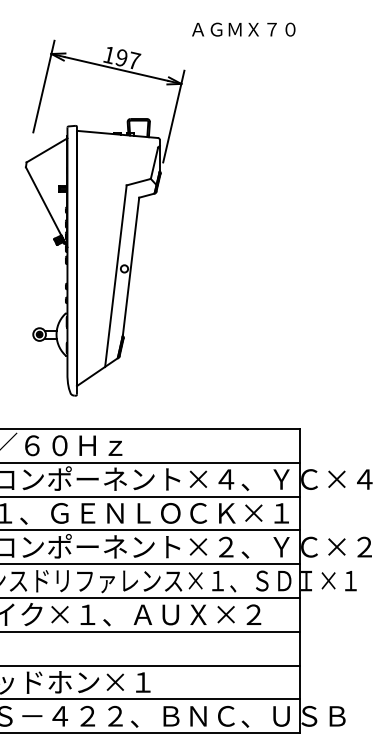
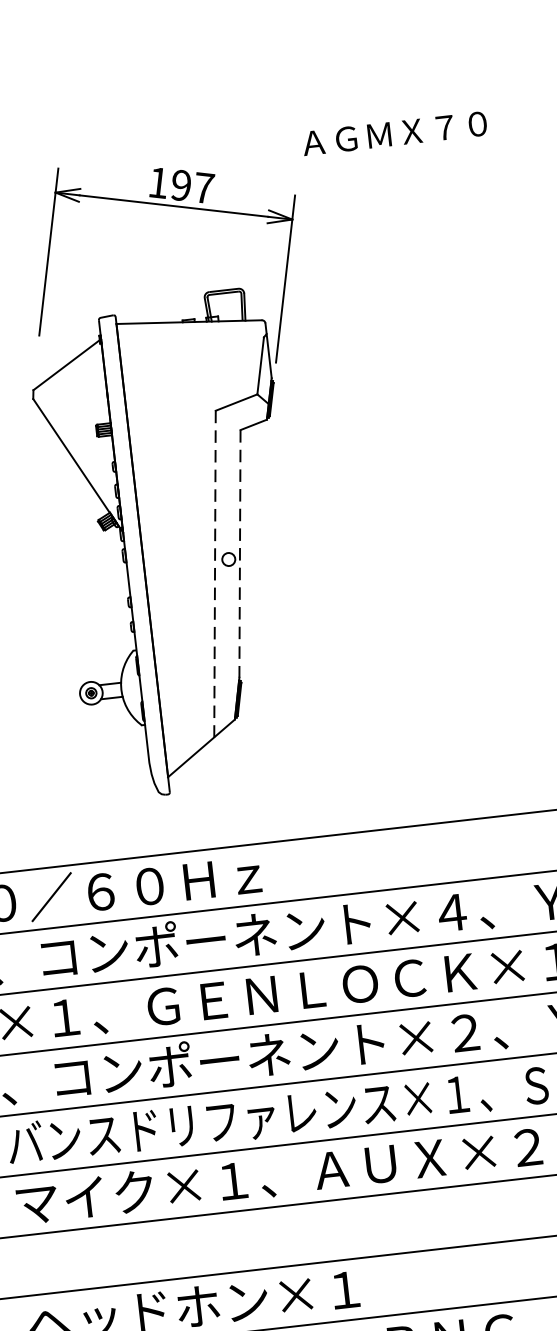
text: (243, 29) -> (394, 133), moved
line: (131, 267) -> (240, 555), solid -> dashed
line: (115, 275) -> (214, 573), solid -> dashed

